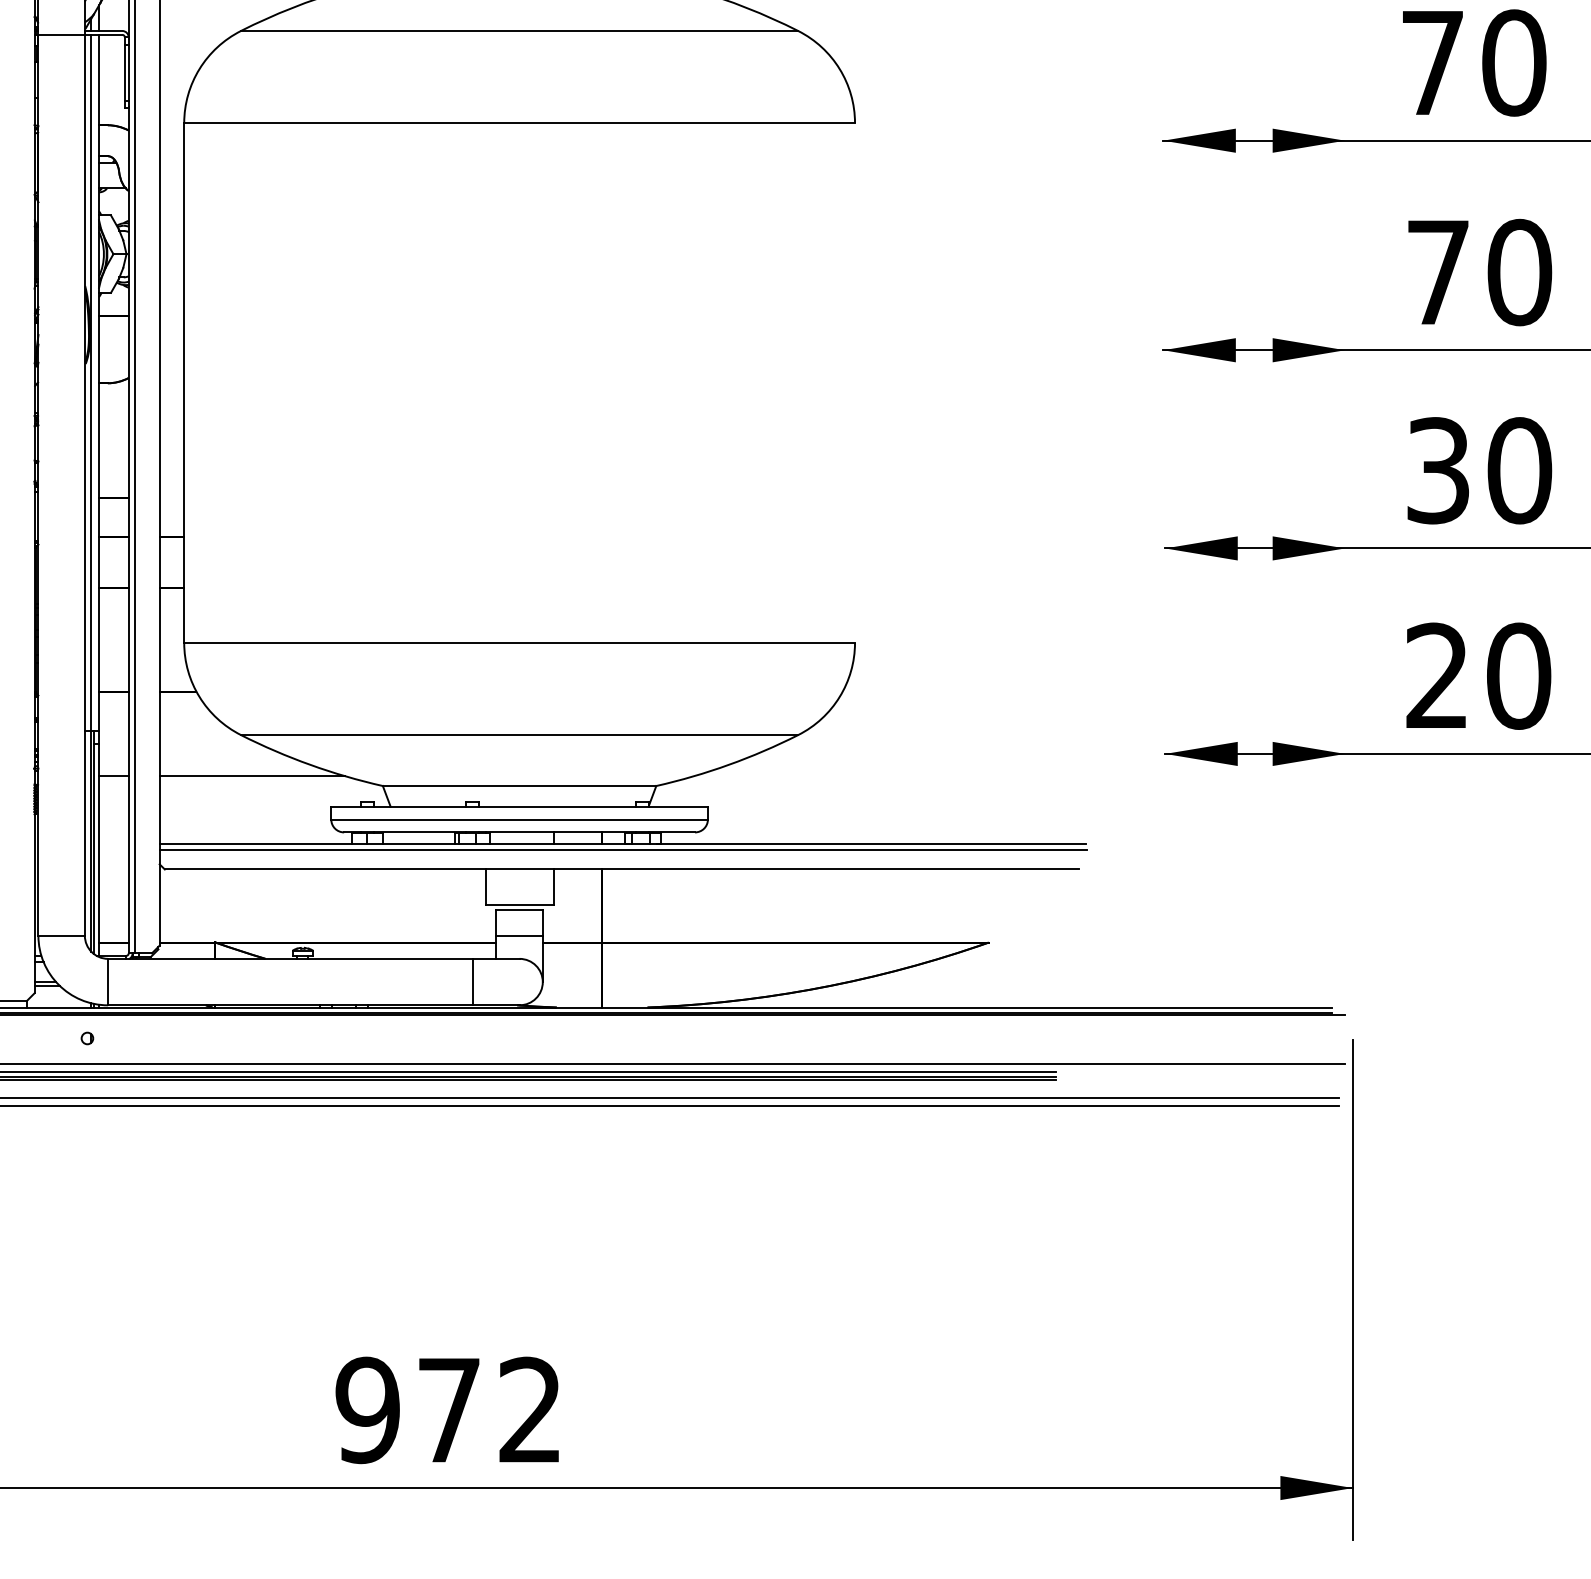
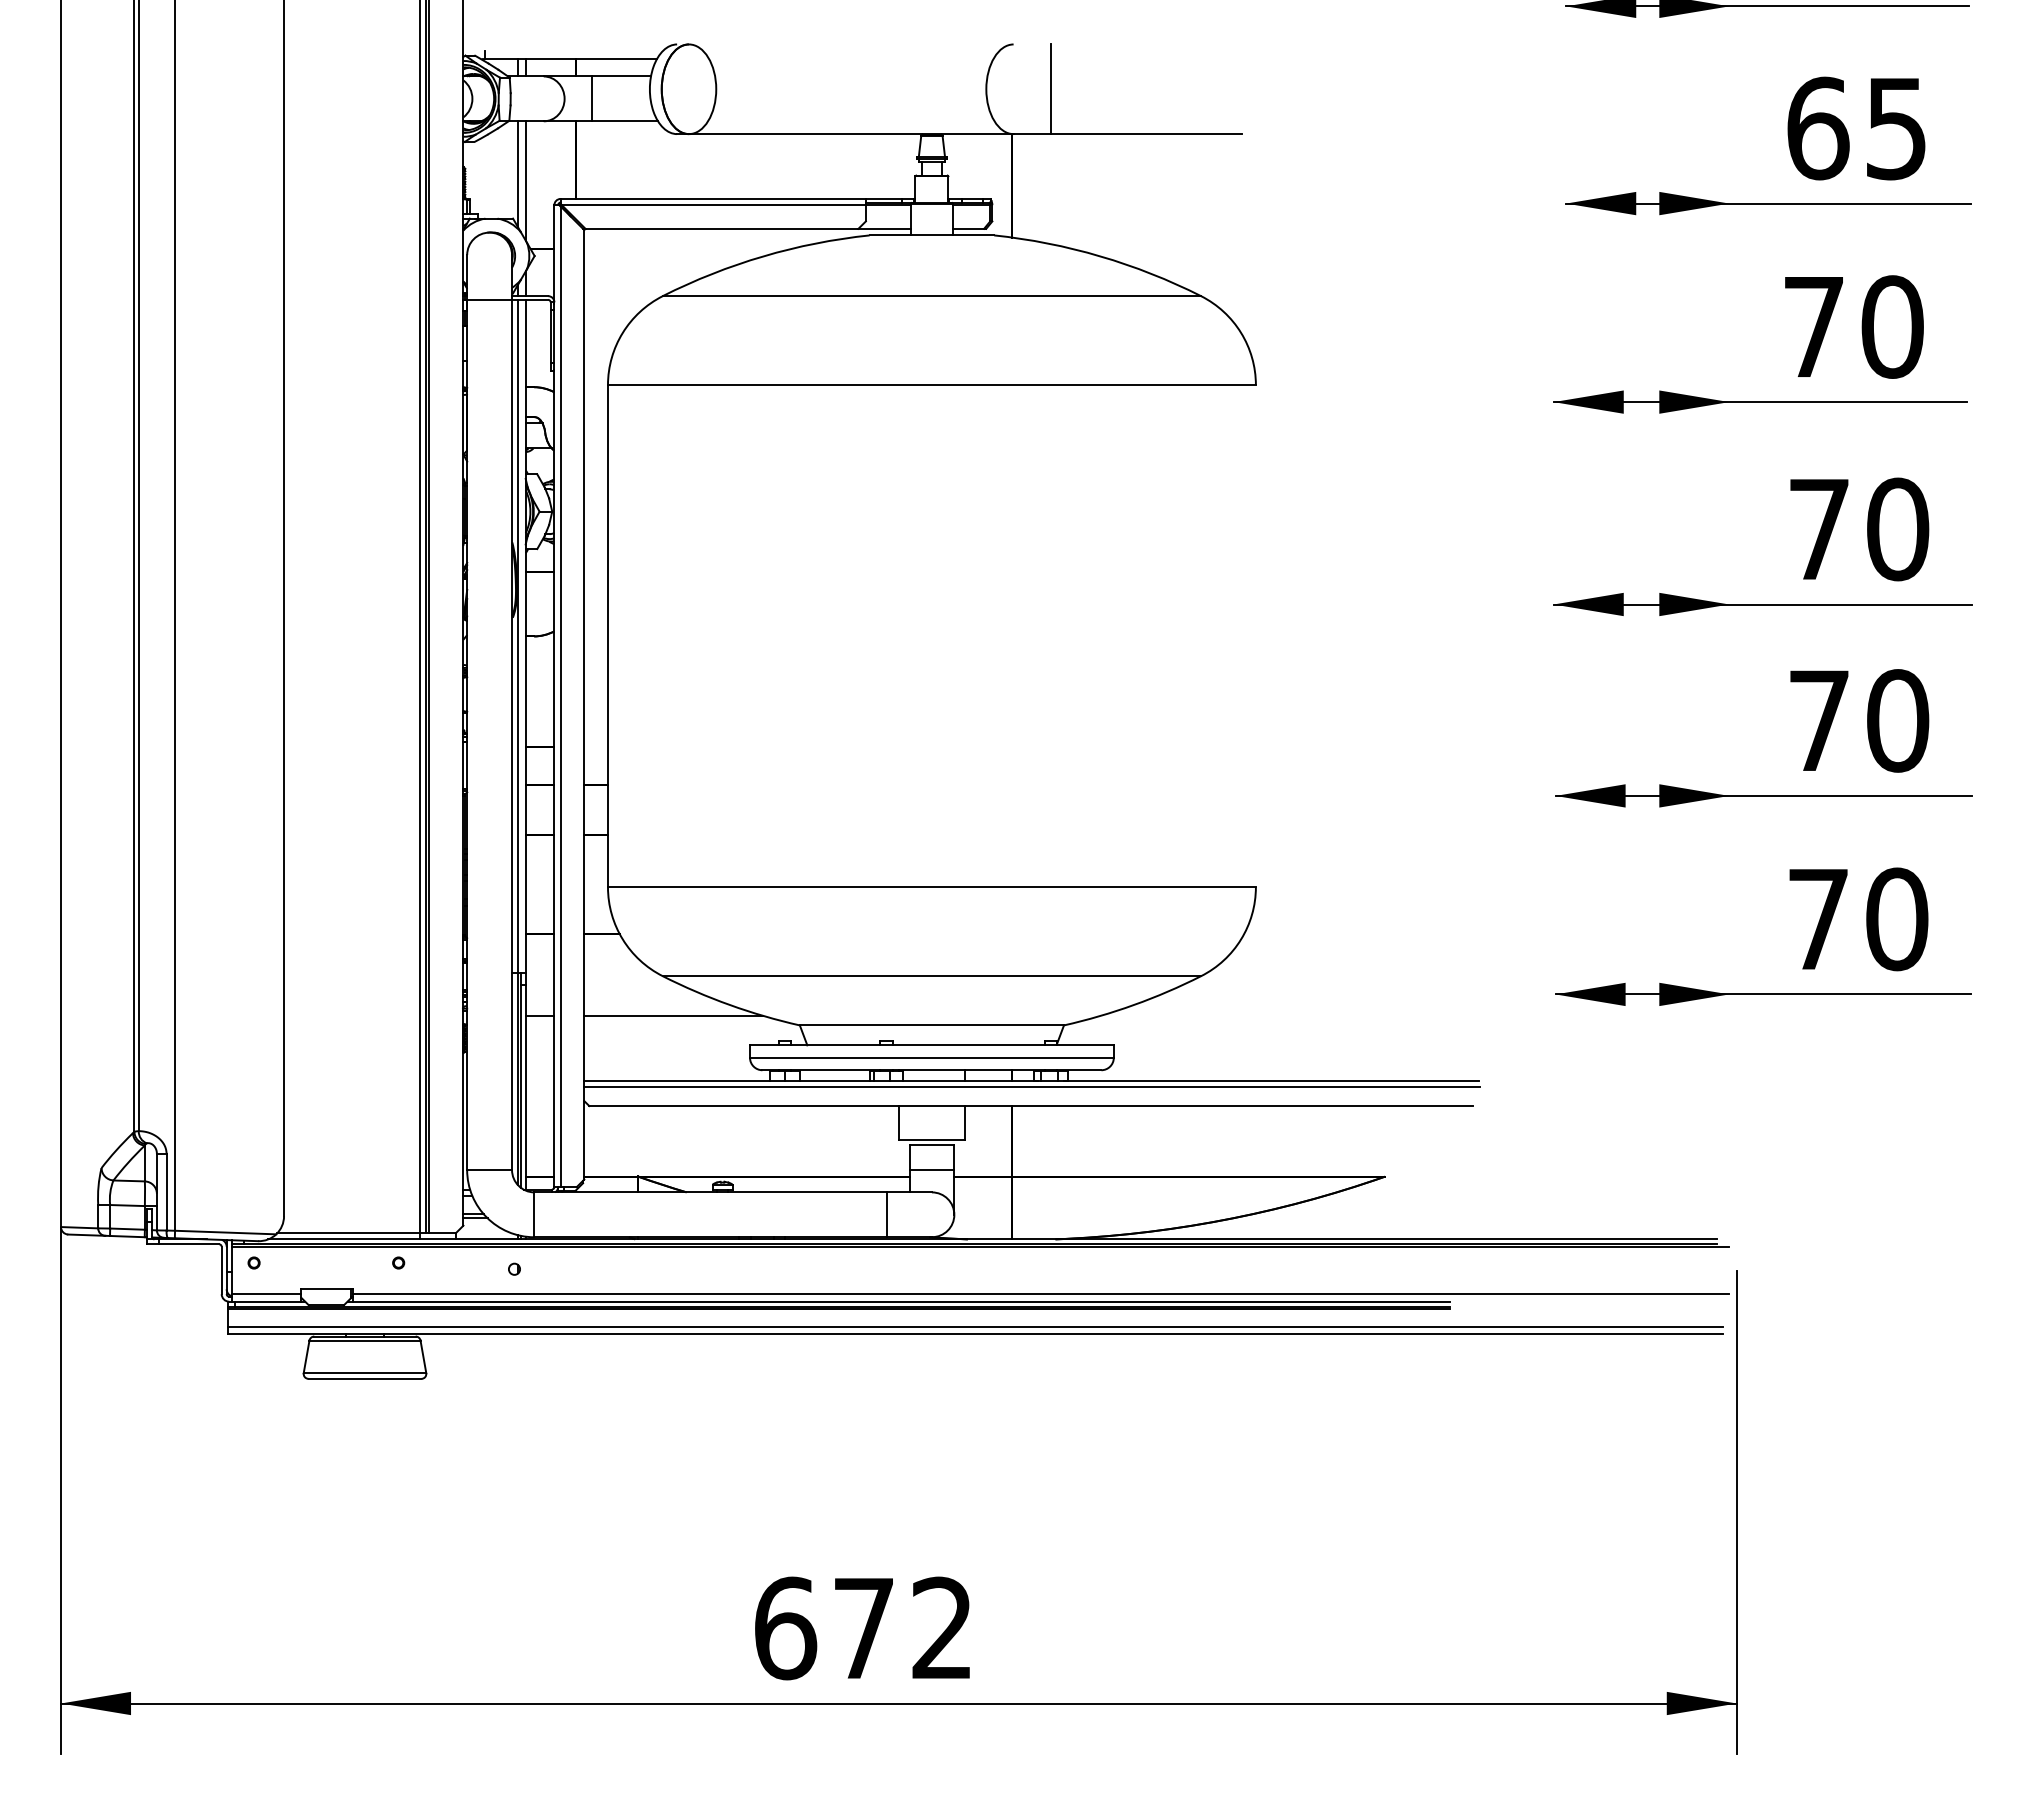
text: (1437, 470) -> (1818, 720), 30 -> 70
text: (1436, 675) -> (1817, 918), 20 -> 70
text: (368, 1410) -> (785, 1628), 972 -> 672

